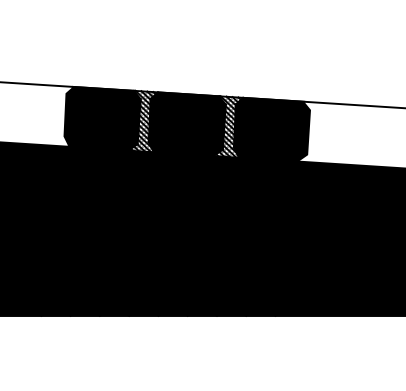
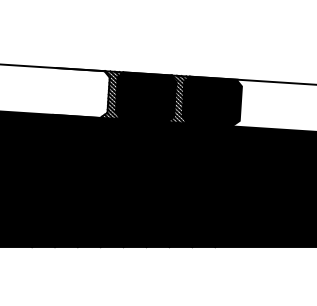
fill: (101, 118) -> (79, 92), removed

